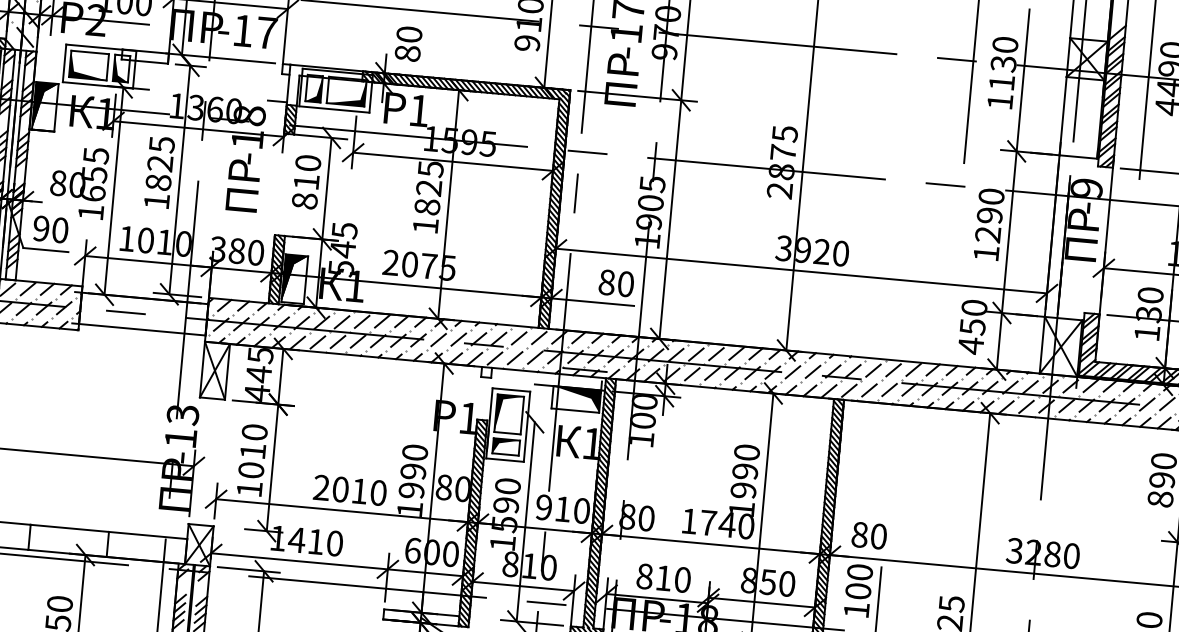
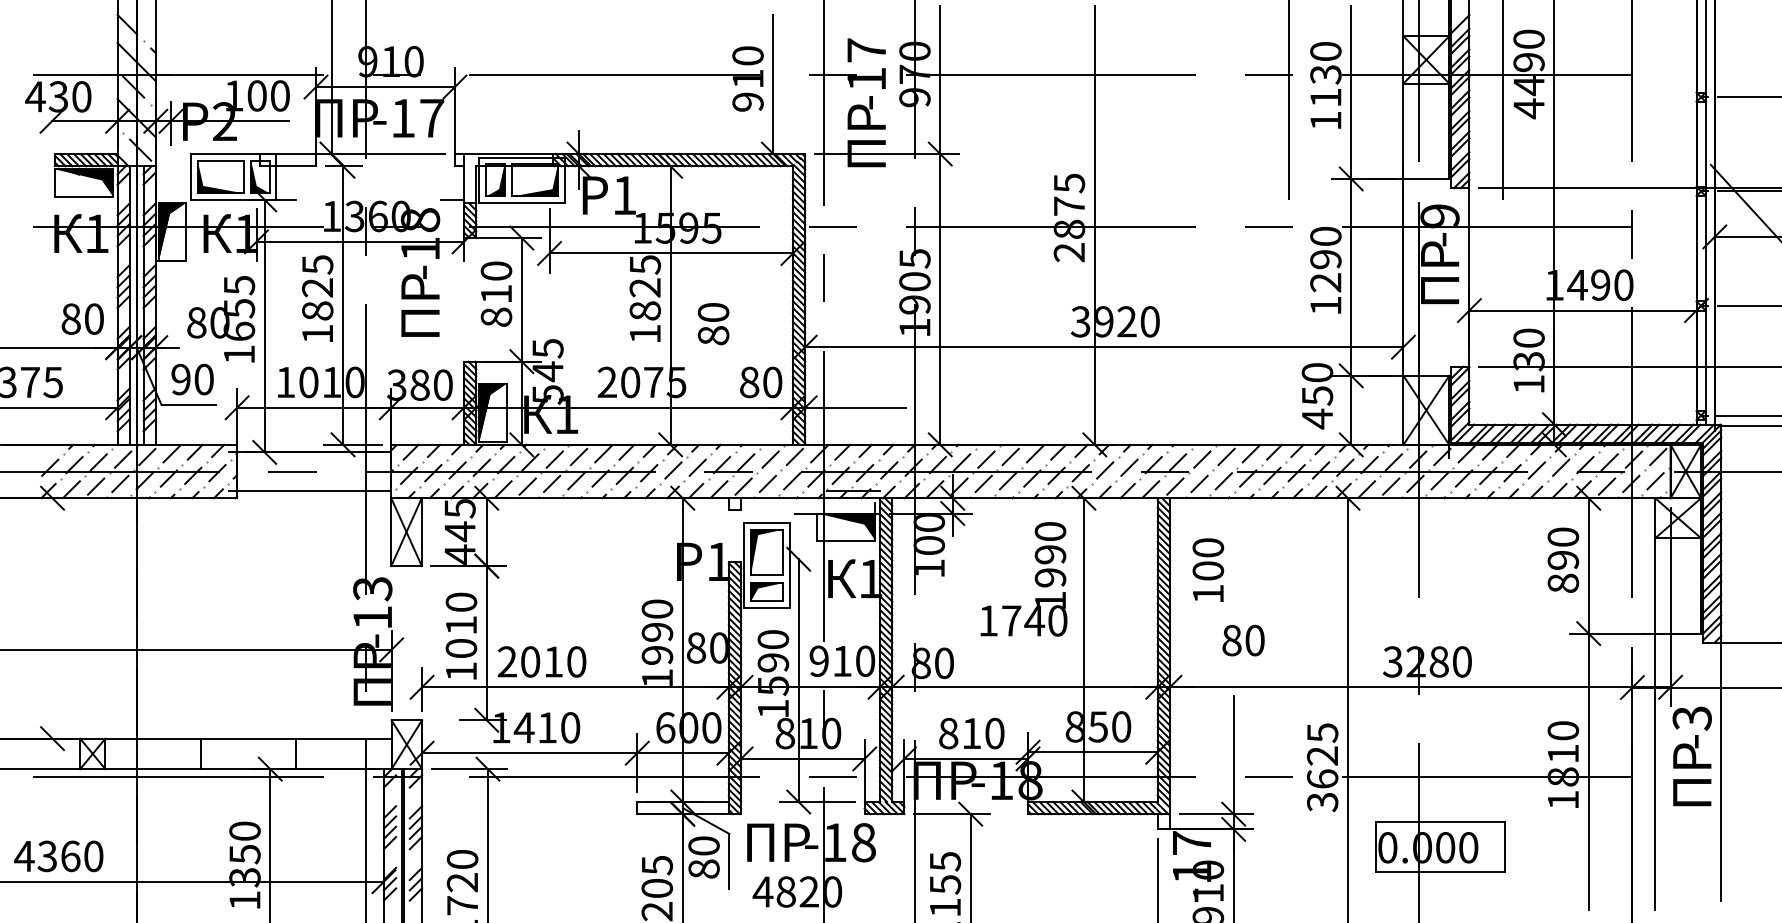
text: (408, 44) -> (713, 324), moved
text: (616, 283) -> (761, 382), moved
text: (721, 489) -> (1023, 579), moved
text: (349, 490) -> (541, 661), moved
text: (869, 535) -> (1243, 640), moved
text: (858, 590) -> (1208, 569), moved

